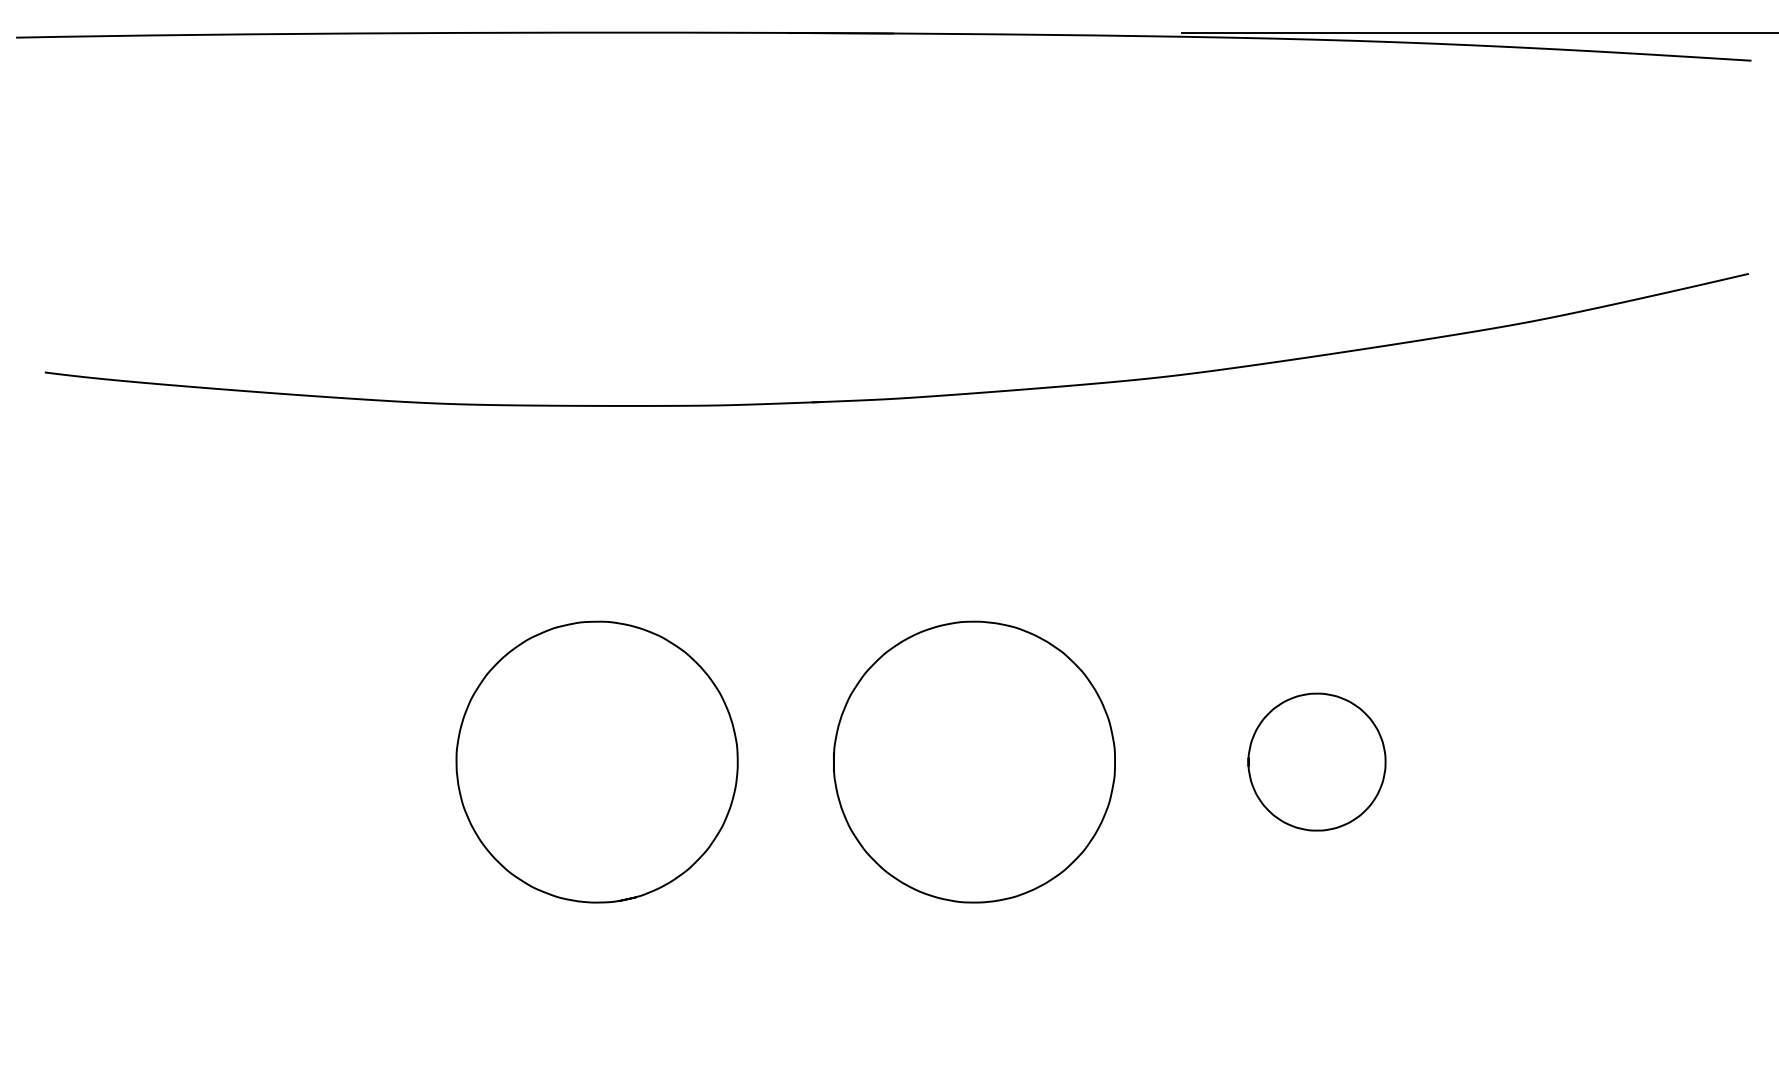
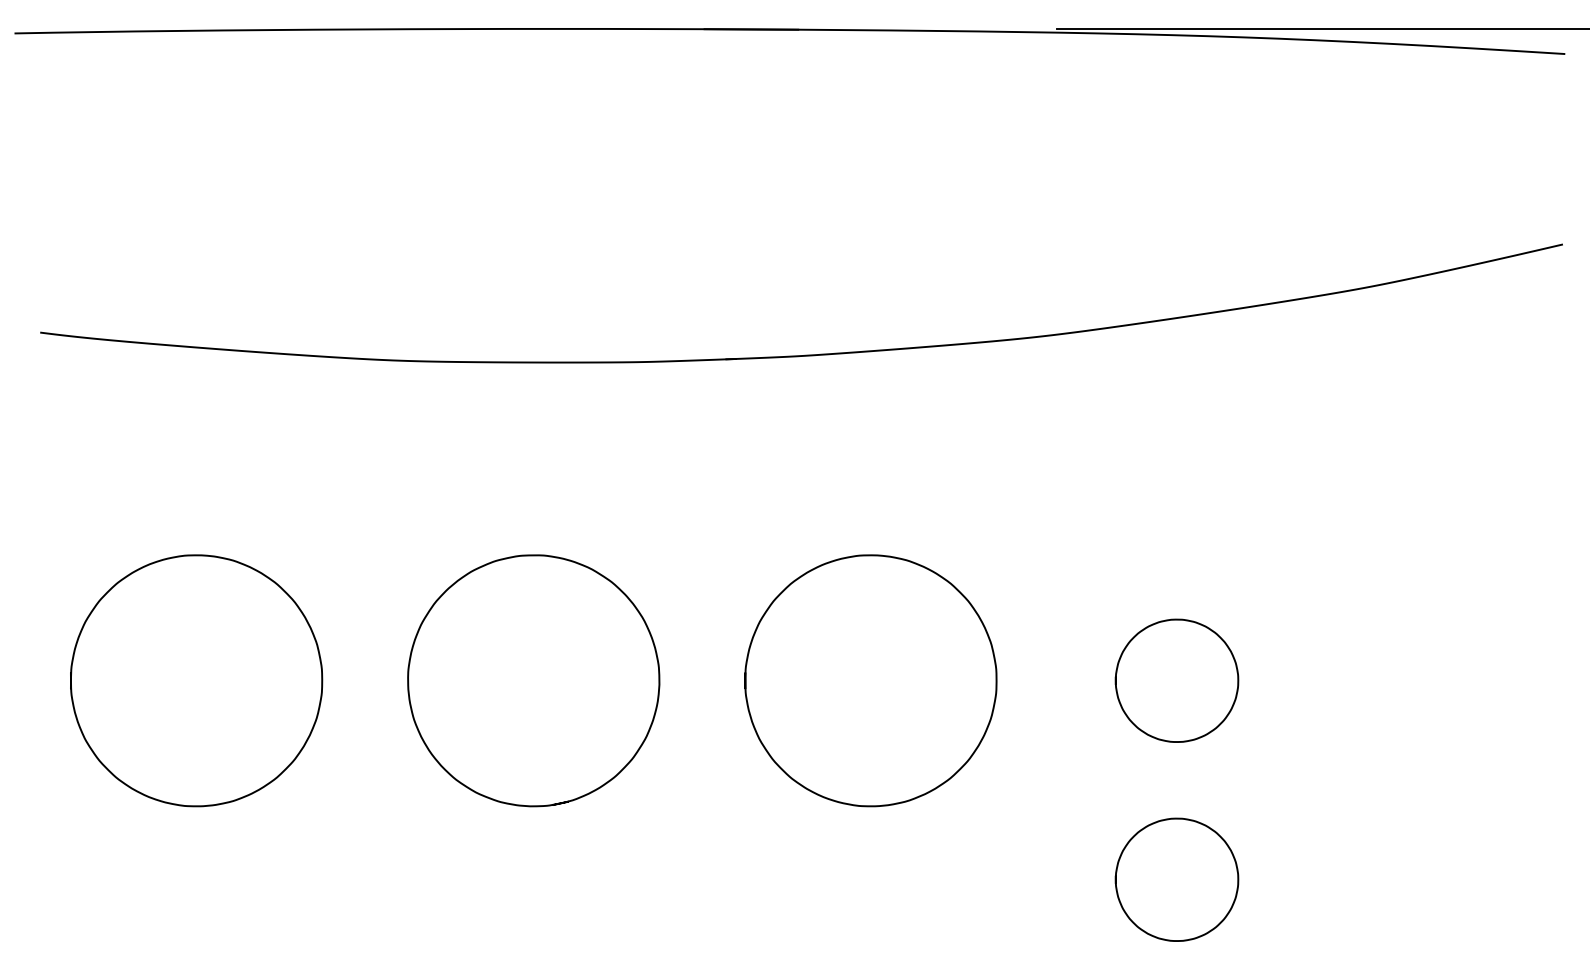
curve: (193, 625) -> (173, 558), added
curve: (1280, 928) -> (1144, 829), added

